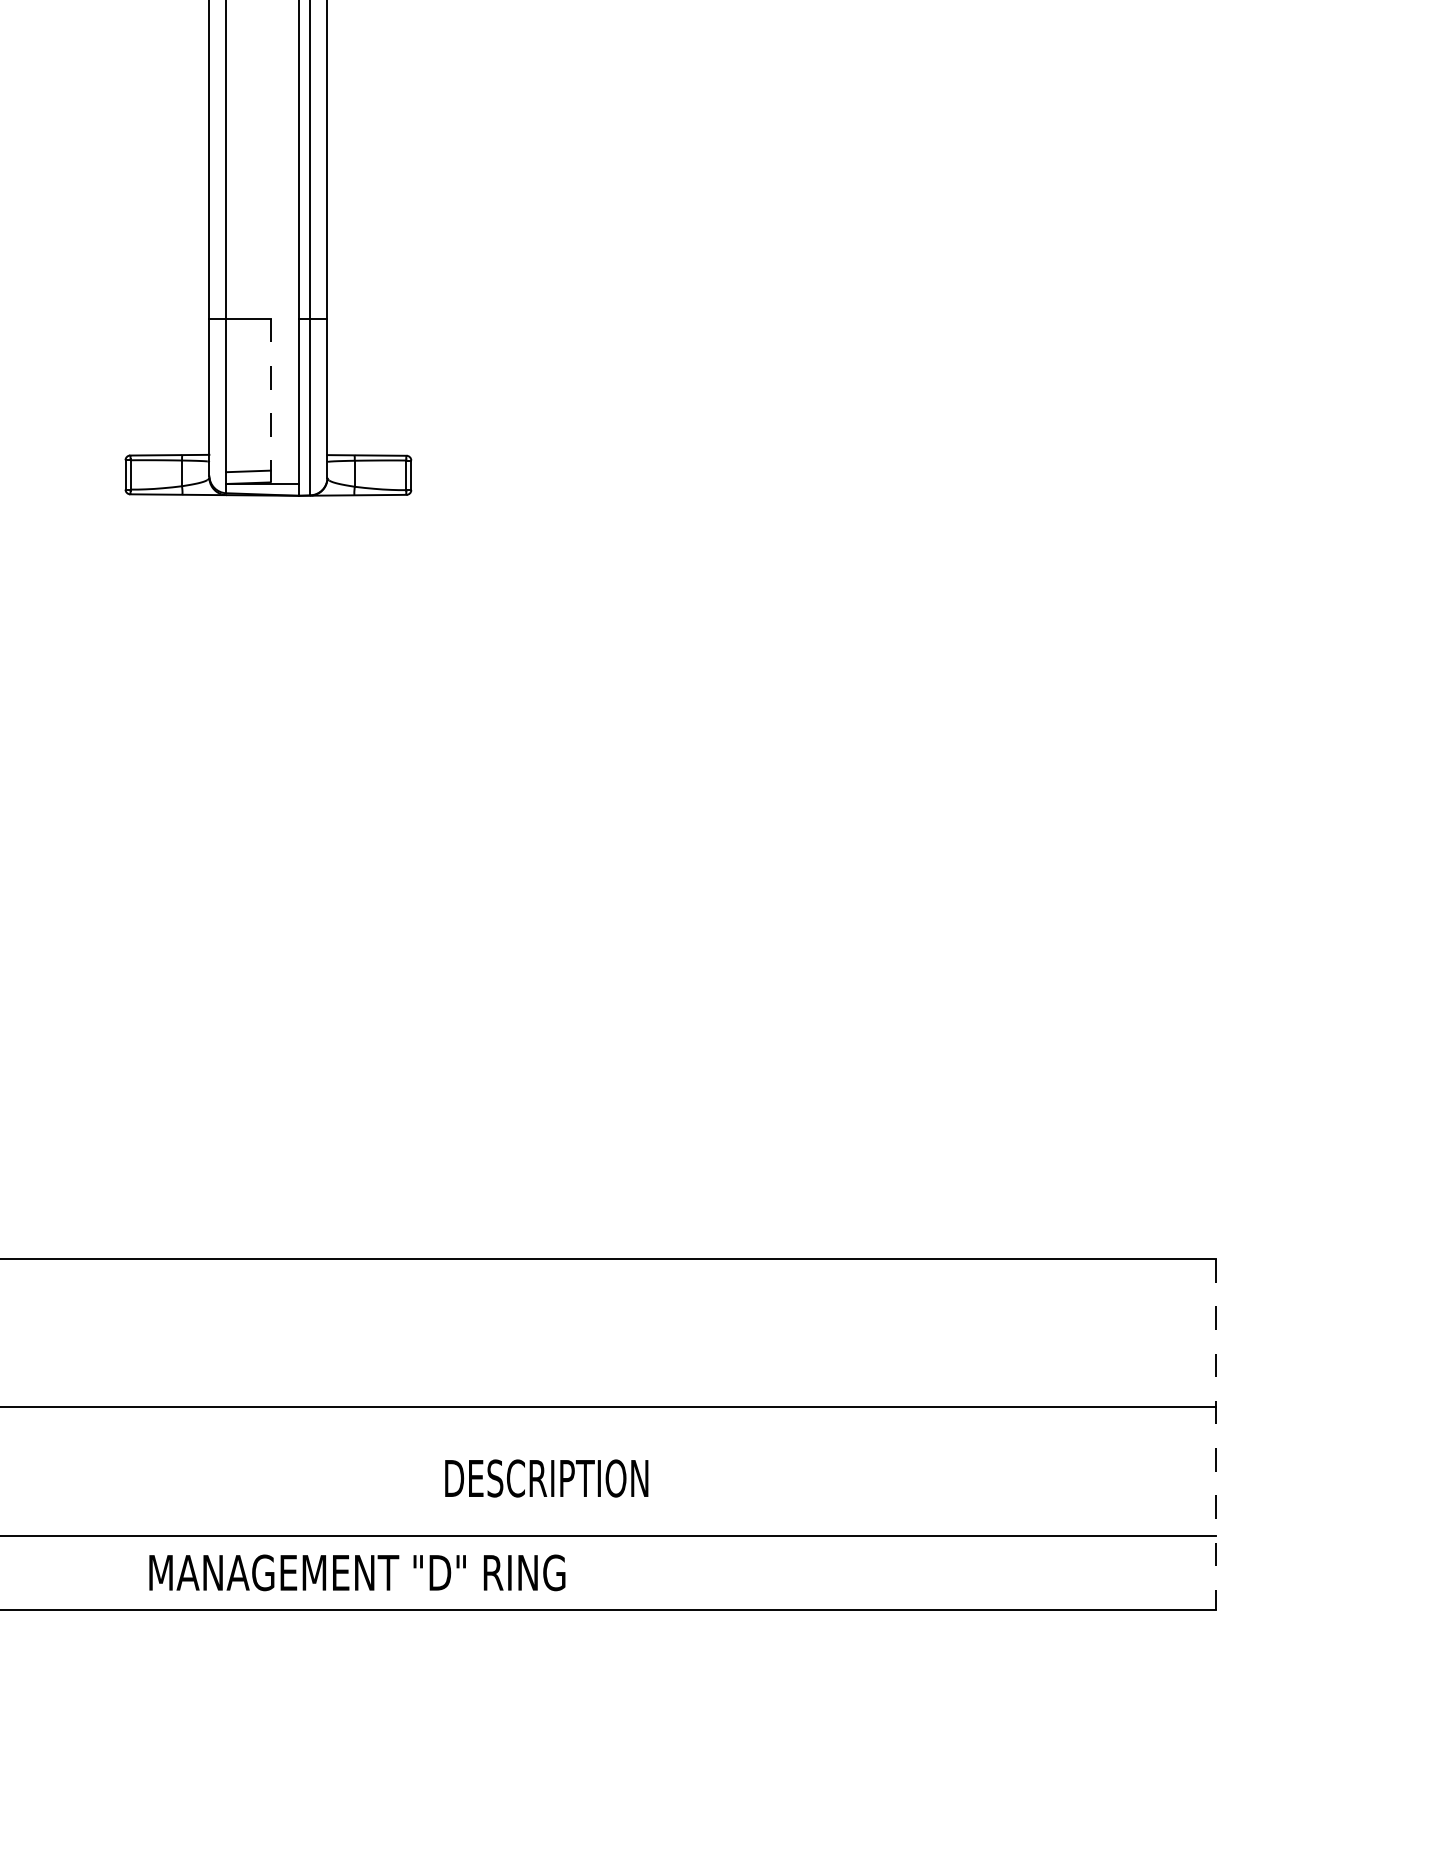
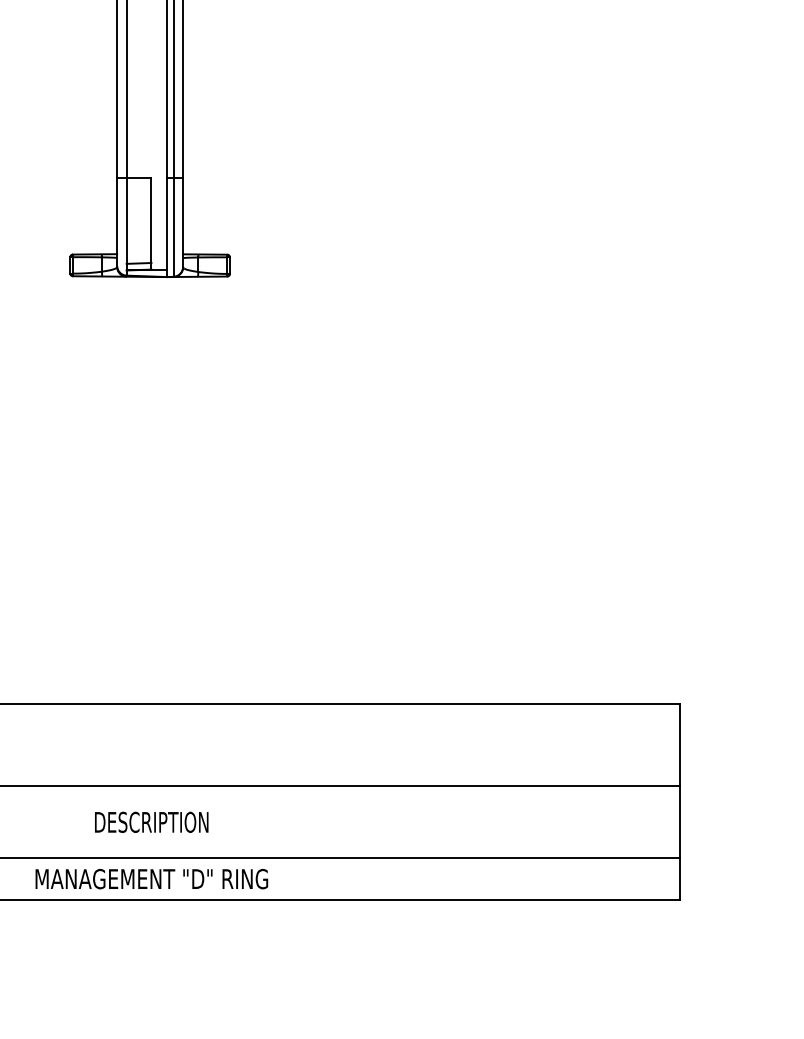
line: (270, 399) -> (151, 223), dashed -> solid
line: (1215, 1433) -> (679, 801), dashed -> solid
text: (546, 1476) -> (151, 821), moved
text: (356, 1573) -> (151, 879), moved

